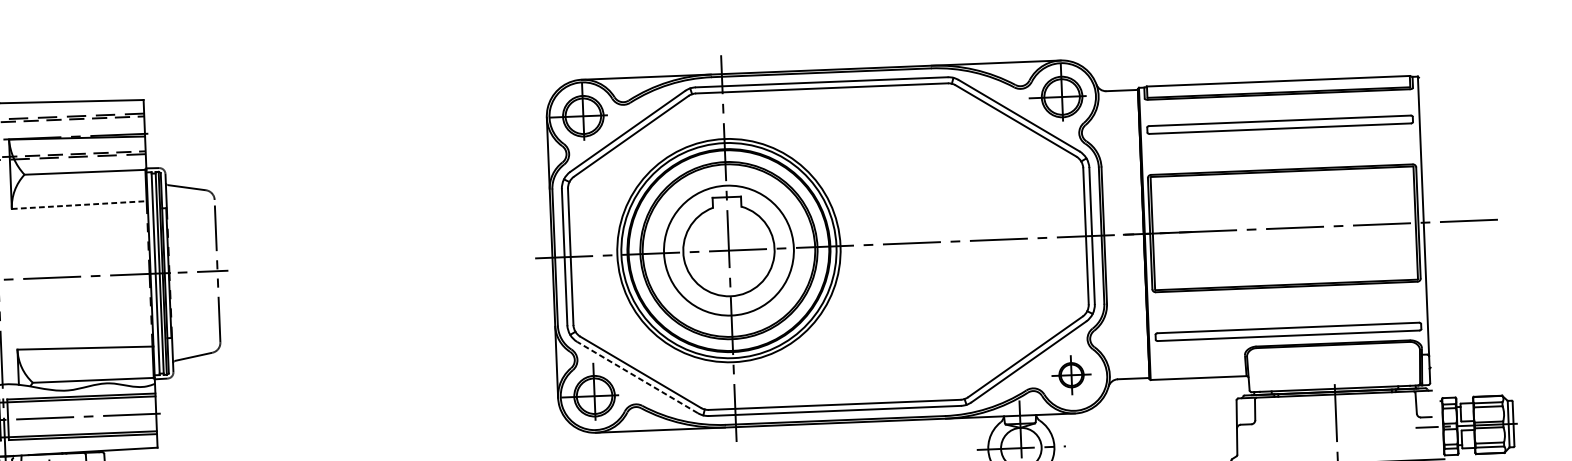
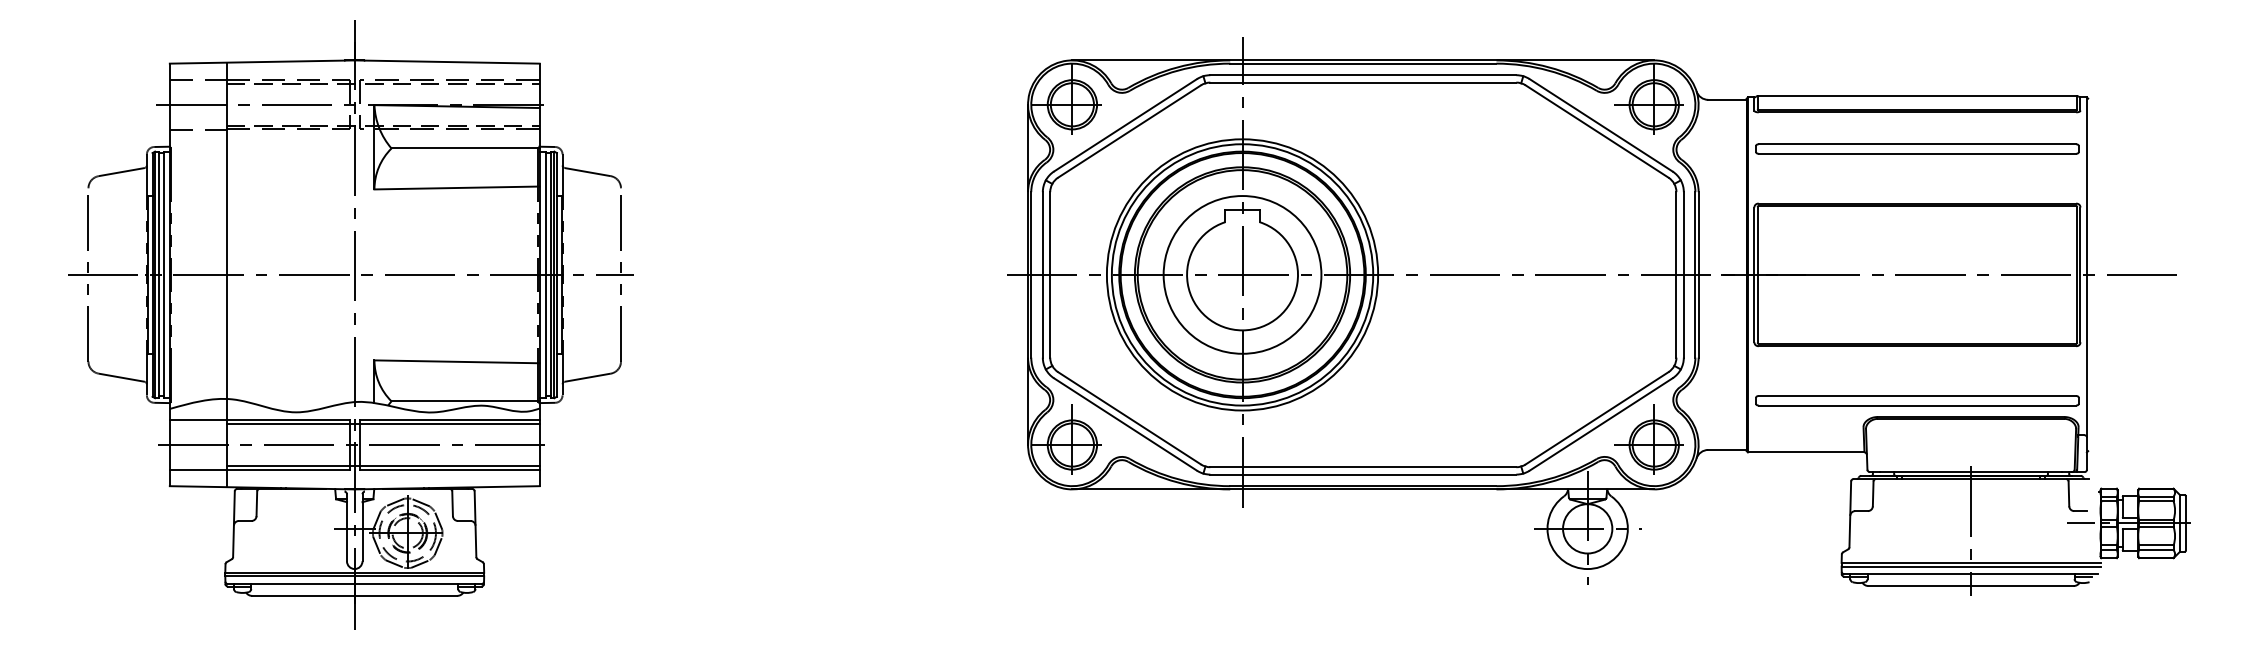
line: (80, 204) -> (457, 187), dashed -> solid
part: (1068, 372) -> (1648, 439), size x1.67
line: (637, 377) -> (1125, 424), dashed -> solid

